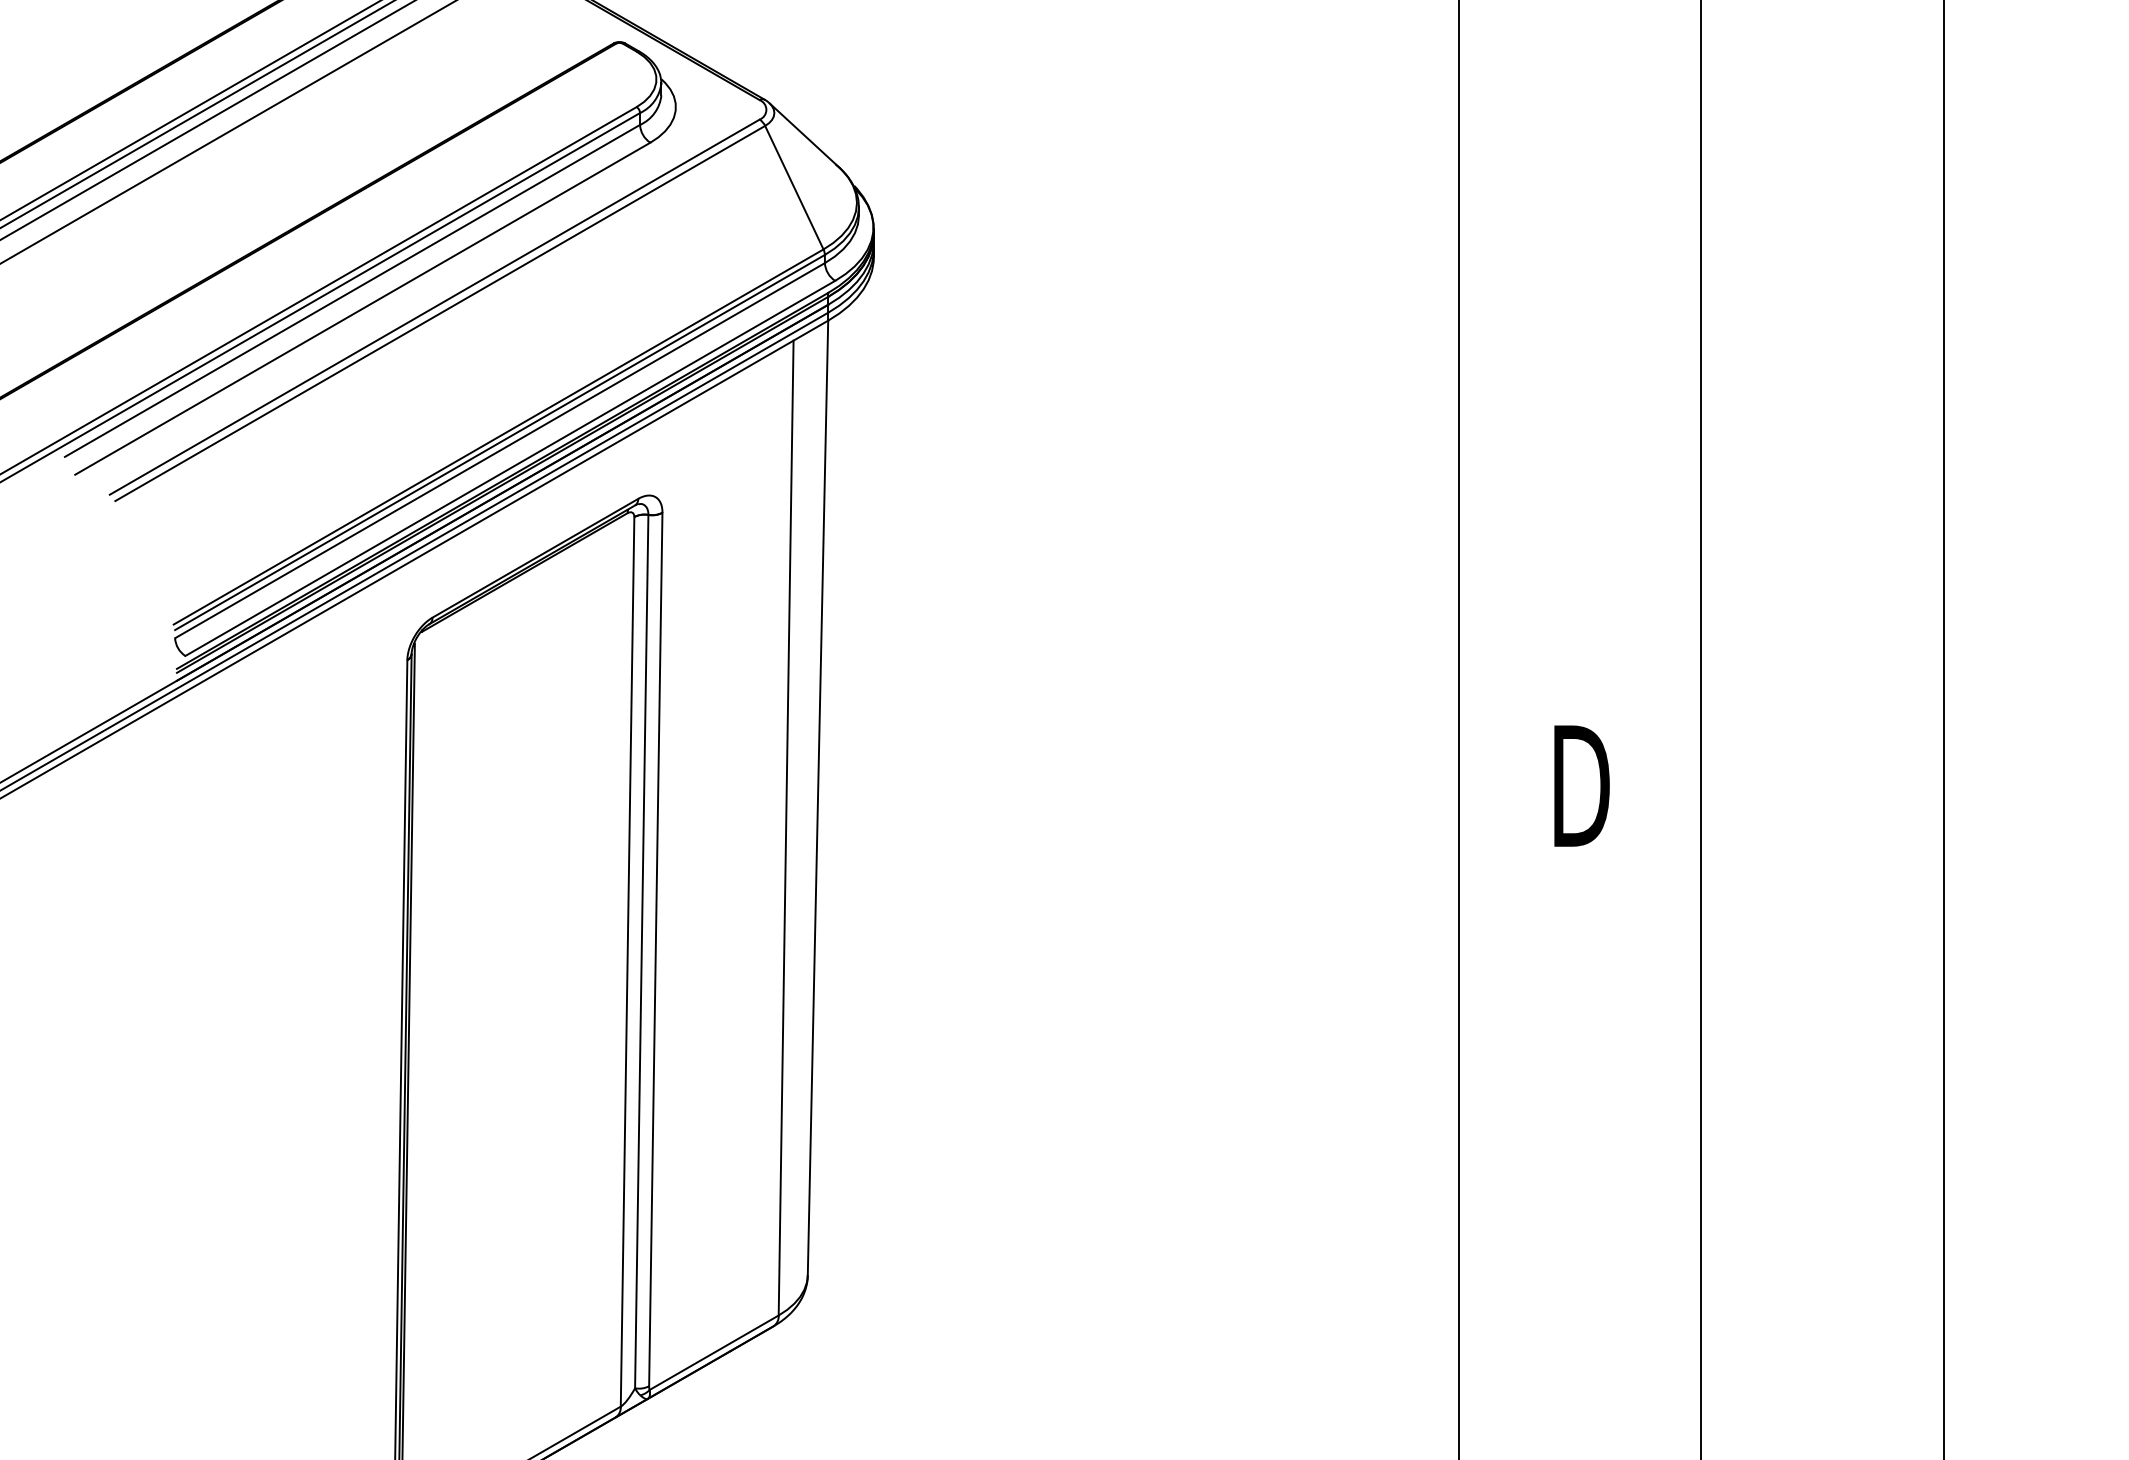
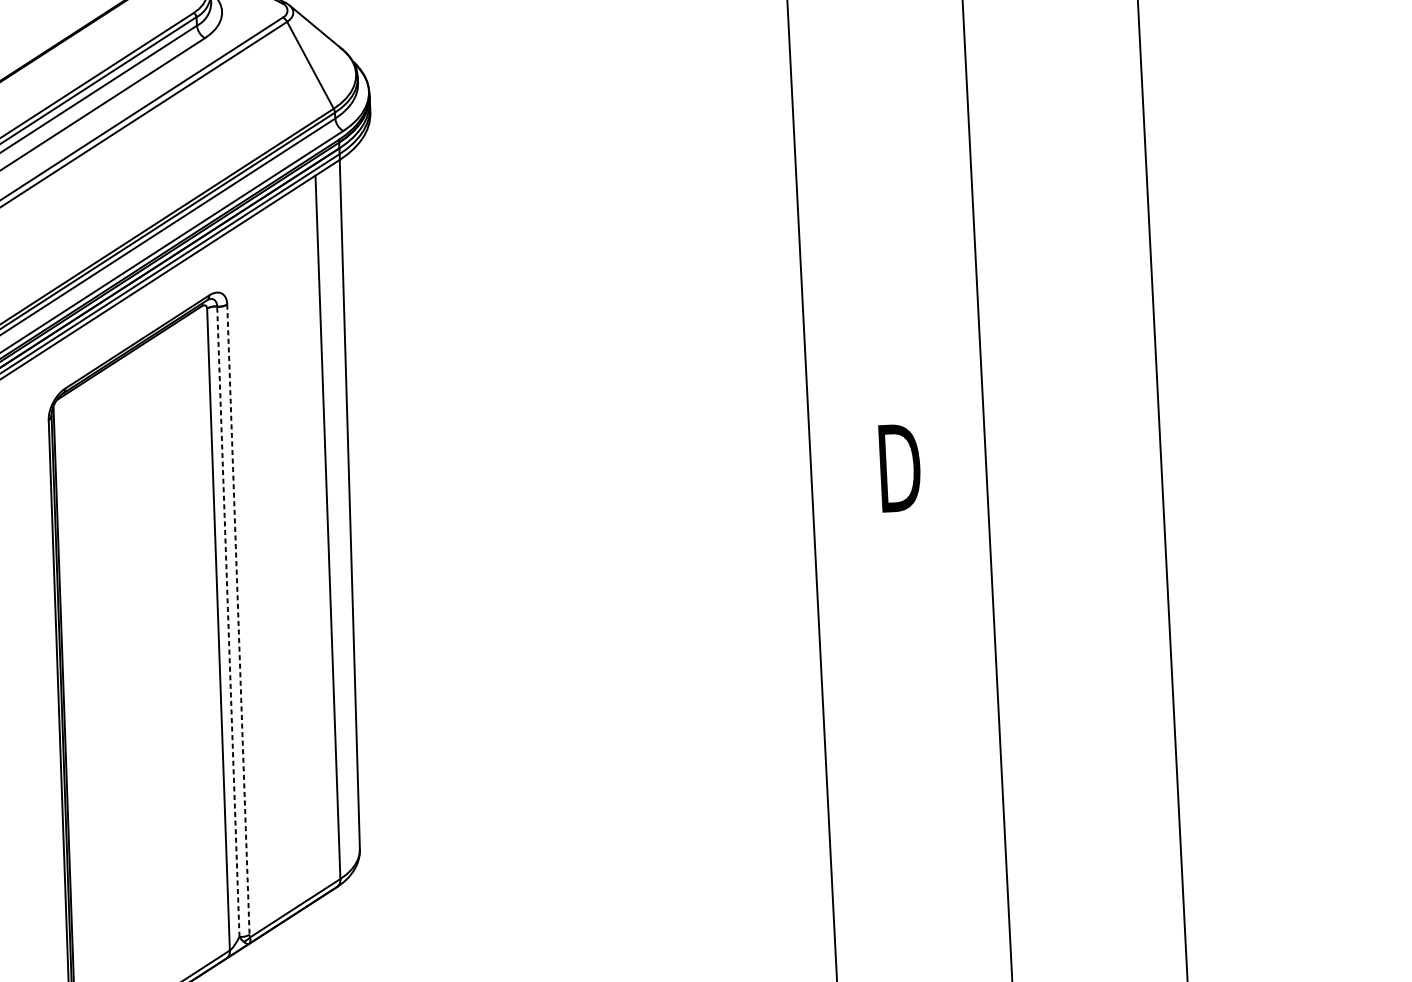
line: (655, 949) -> (238, 619), solid -> dashed
line: (641, 951) -> (228, 621), solid -> dashed

